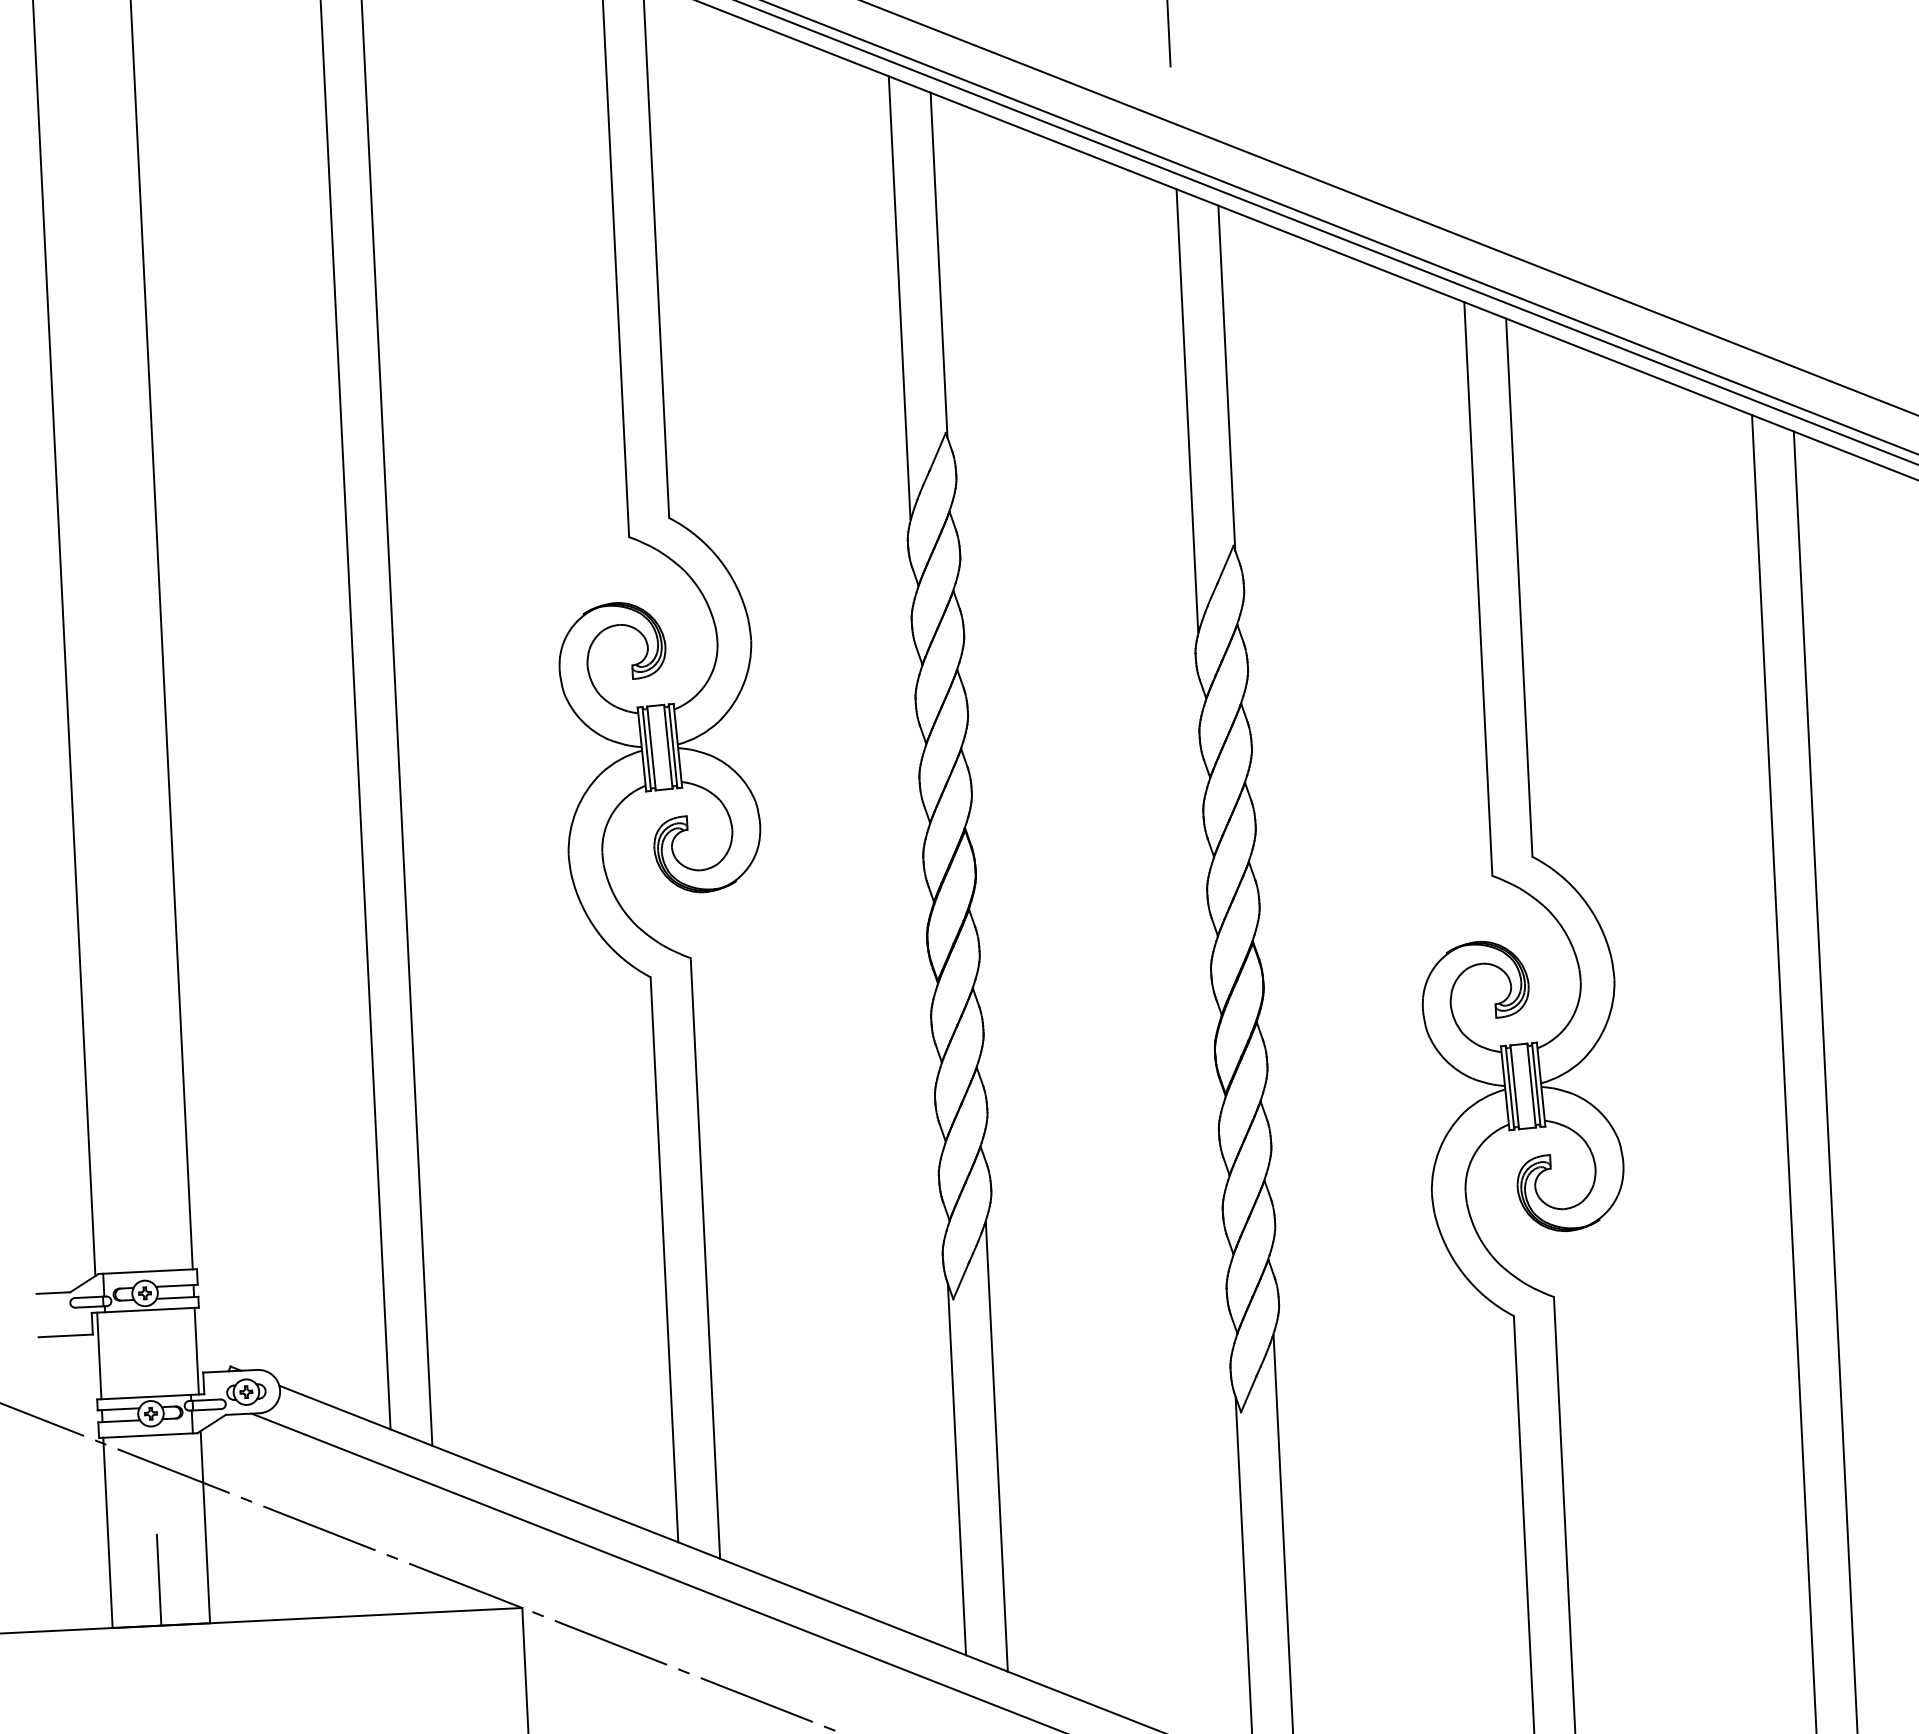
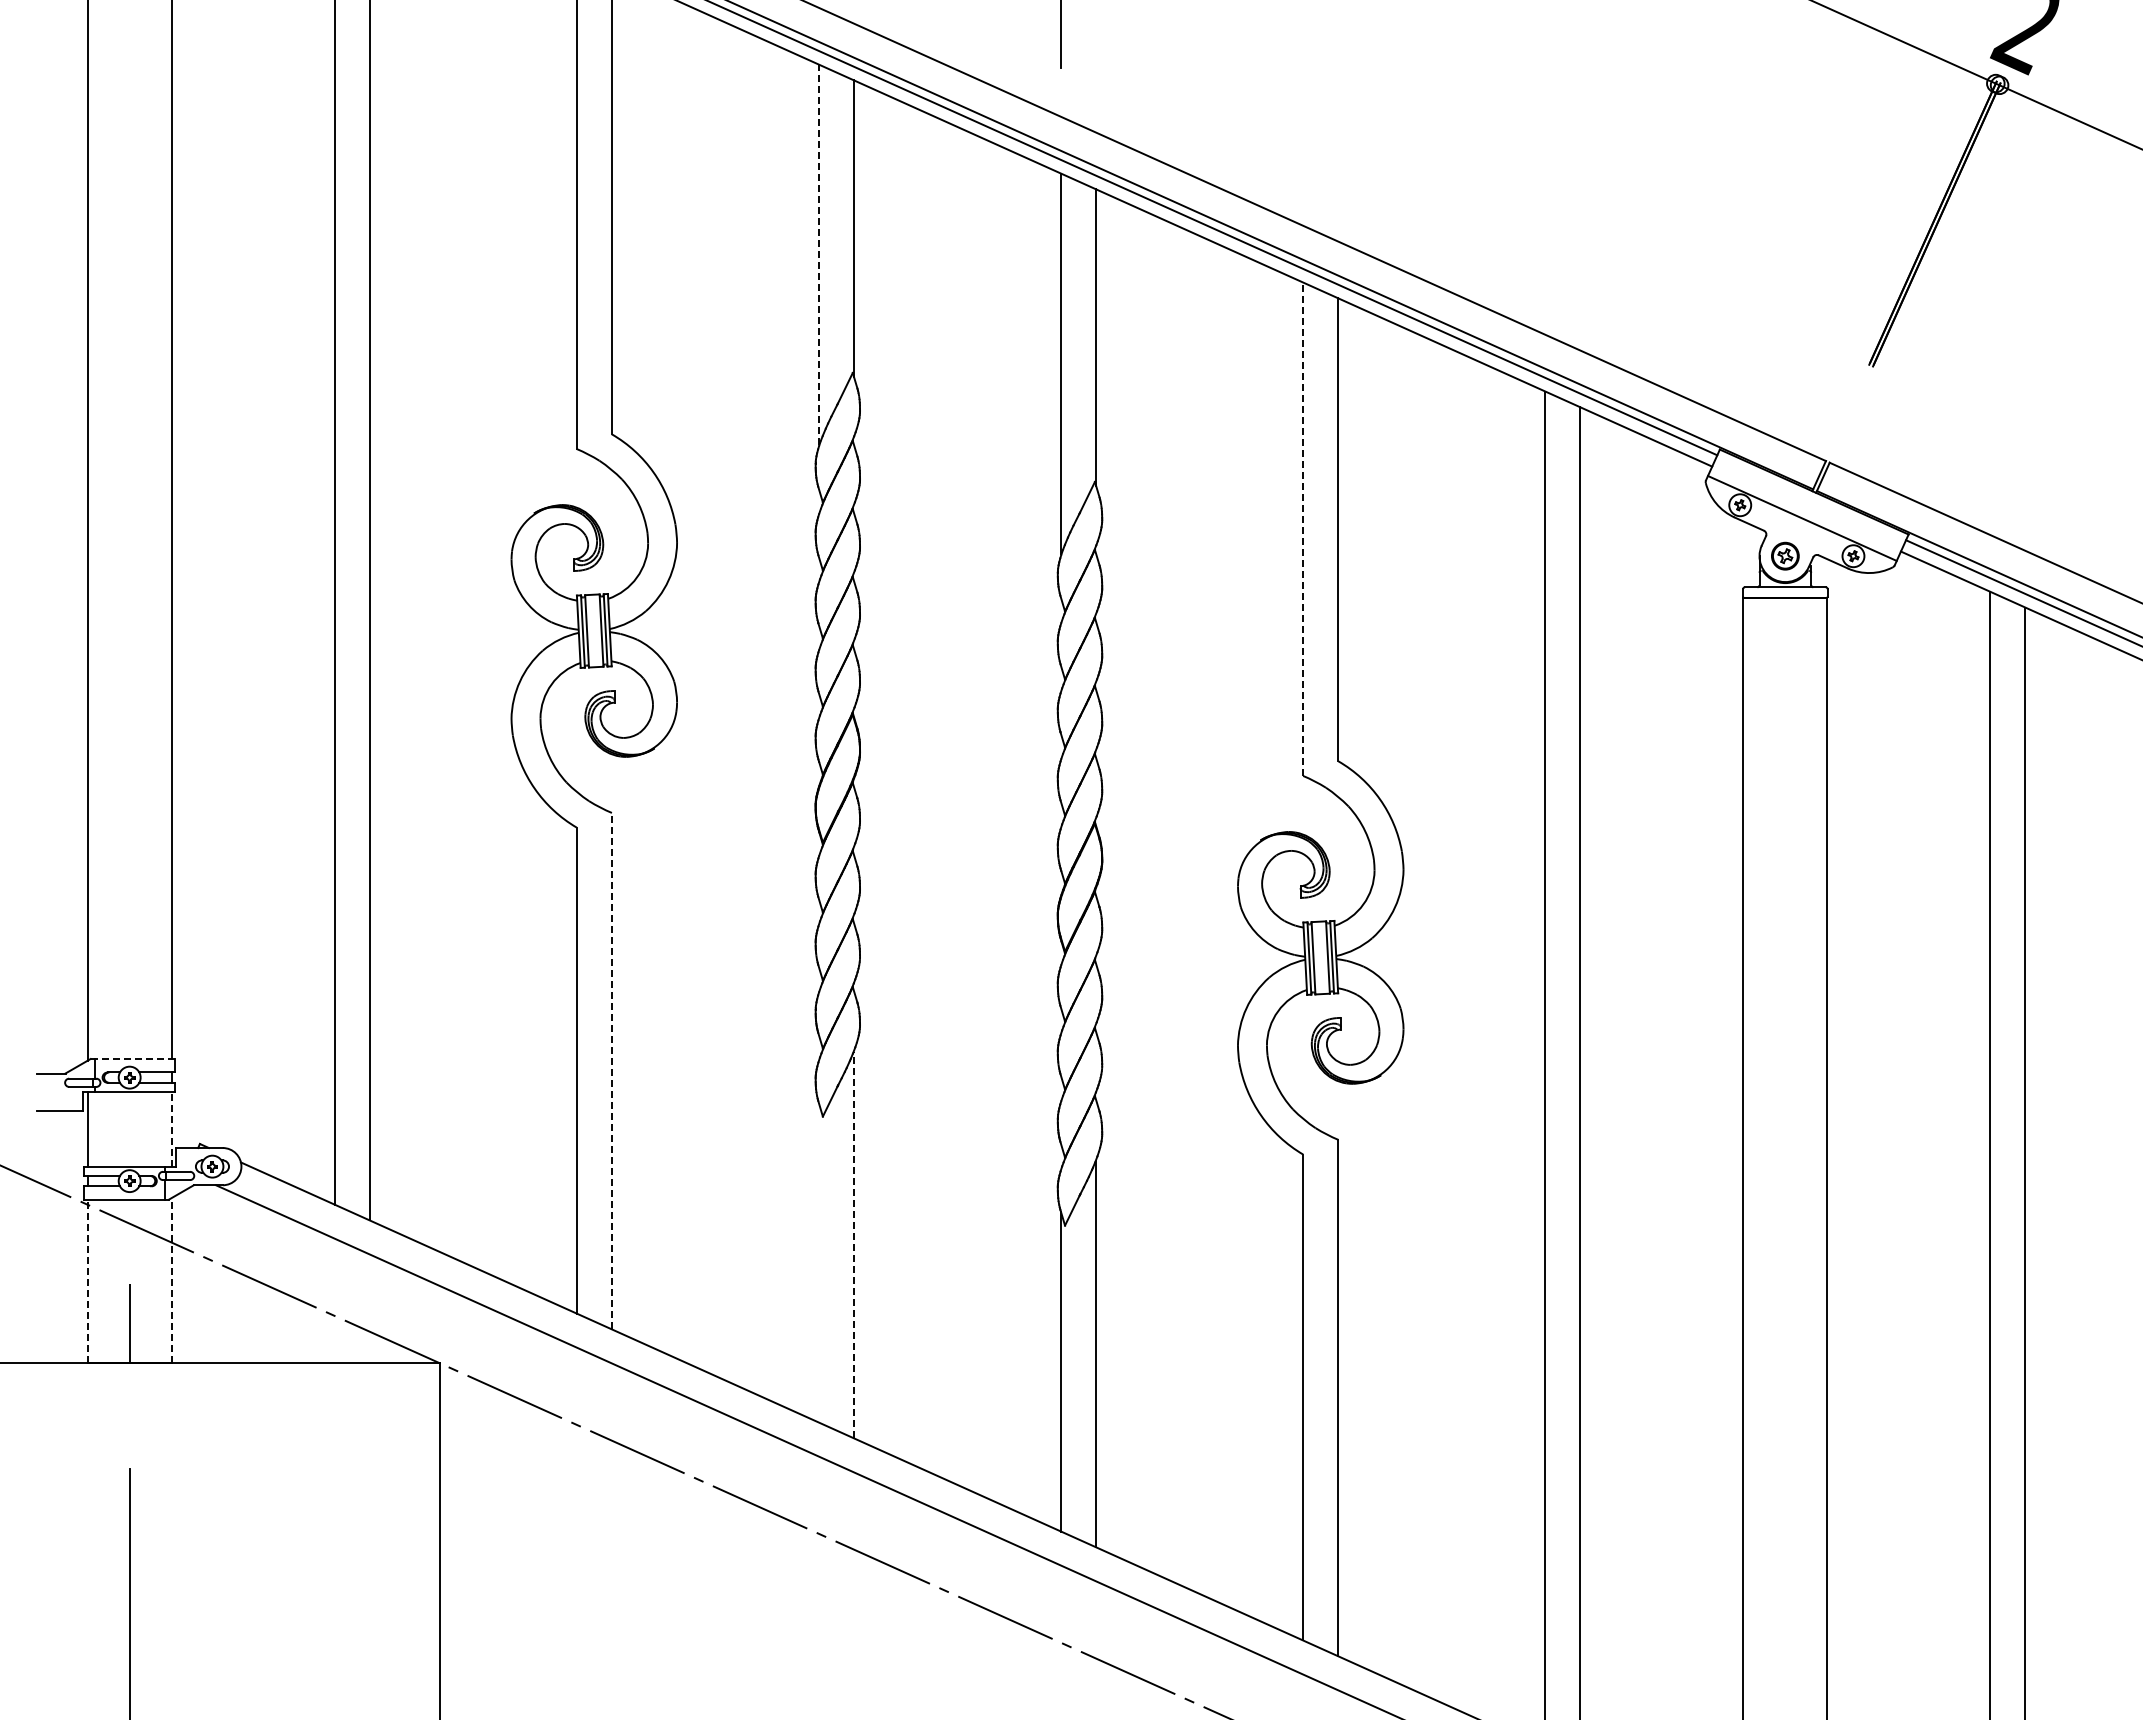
line: (899, 297) -> (818, 254), solid -> dashed
line: (1478, 589) -> (1303, 529), solid -> dashed
line: (704, 1257) -> (611, 1070), solid -> dashed
line: (147, 1272) -> (132, 1059), solid -> dashed
line: (196, 1350) -> (171, 1128), solid -> dashed
line: (997, 1446) -> (854, 1244), solid -> dashed
line: (956, 1469) -> (818, 1262), removed
line: (205, 1526) -> (171, 1280), solid -> dashed
line: (107, 1532) -> (87, 1281), solid -> dashed

